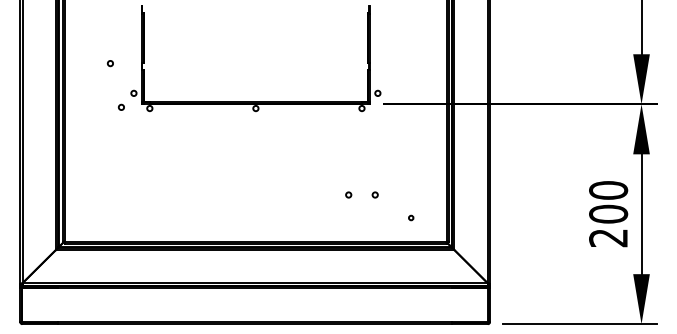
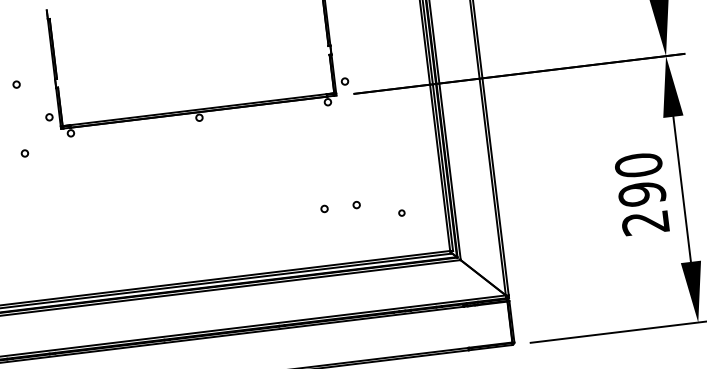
circle: (120, 106) -> (23, 152), moved
text: (608, 213) -> (642, 193), 200 -> 290
circle: (411, 217) -> (402, 212), moved

